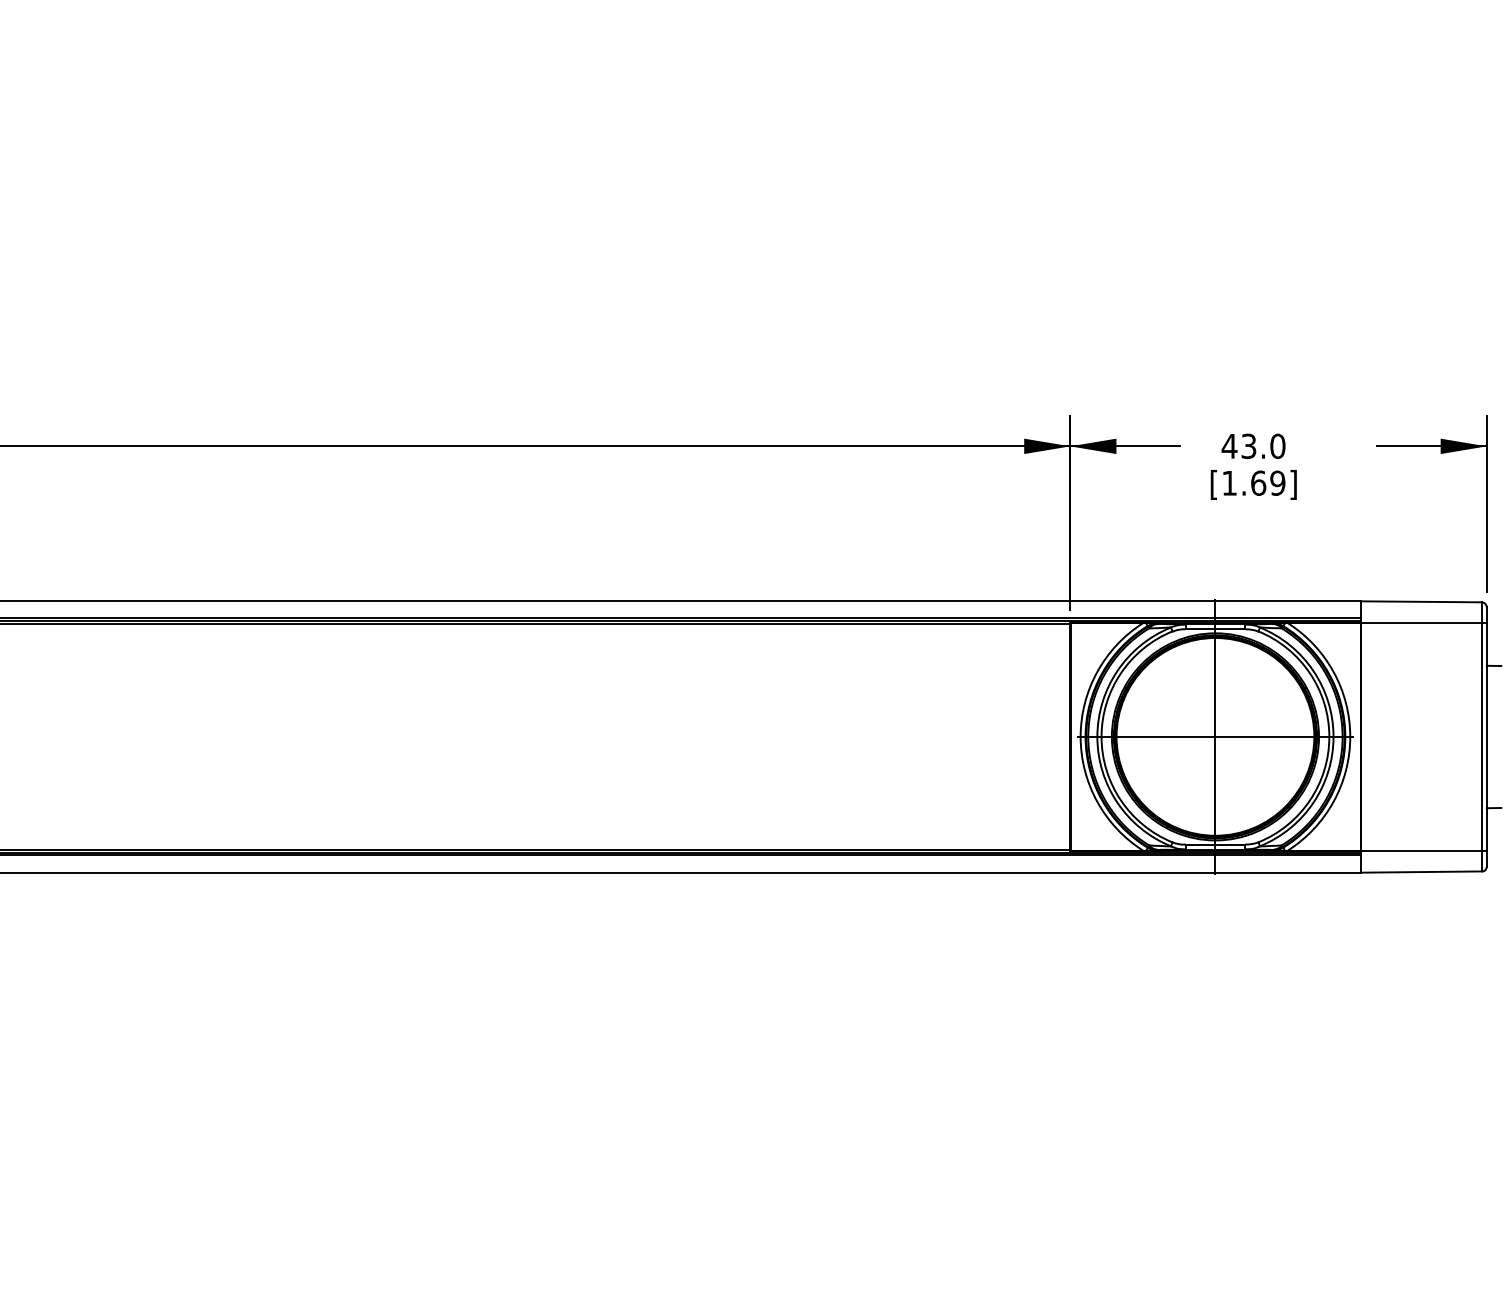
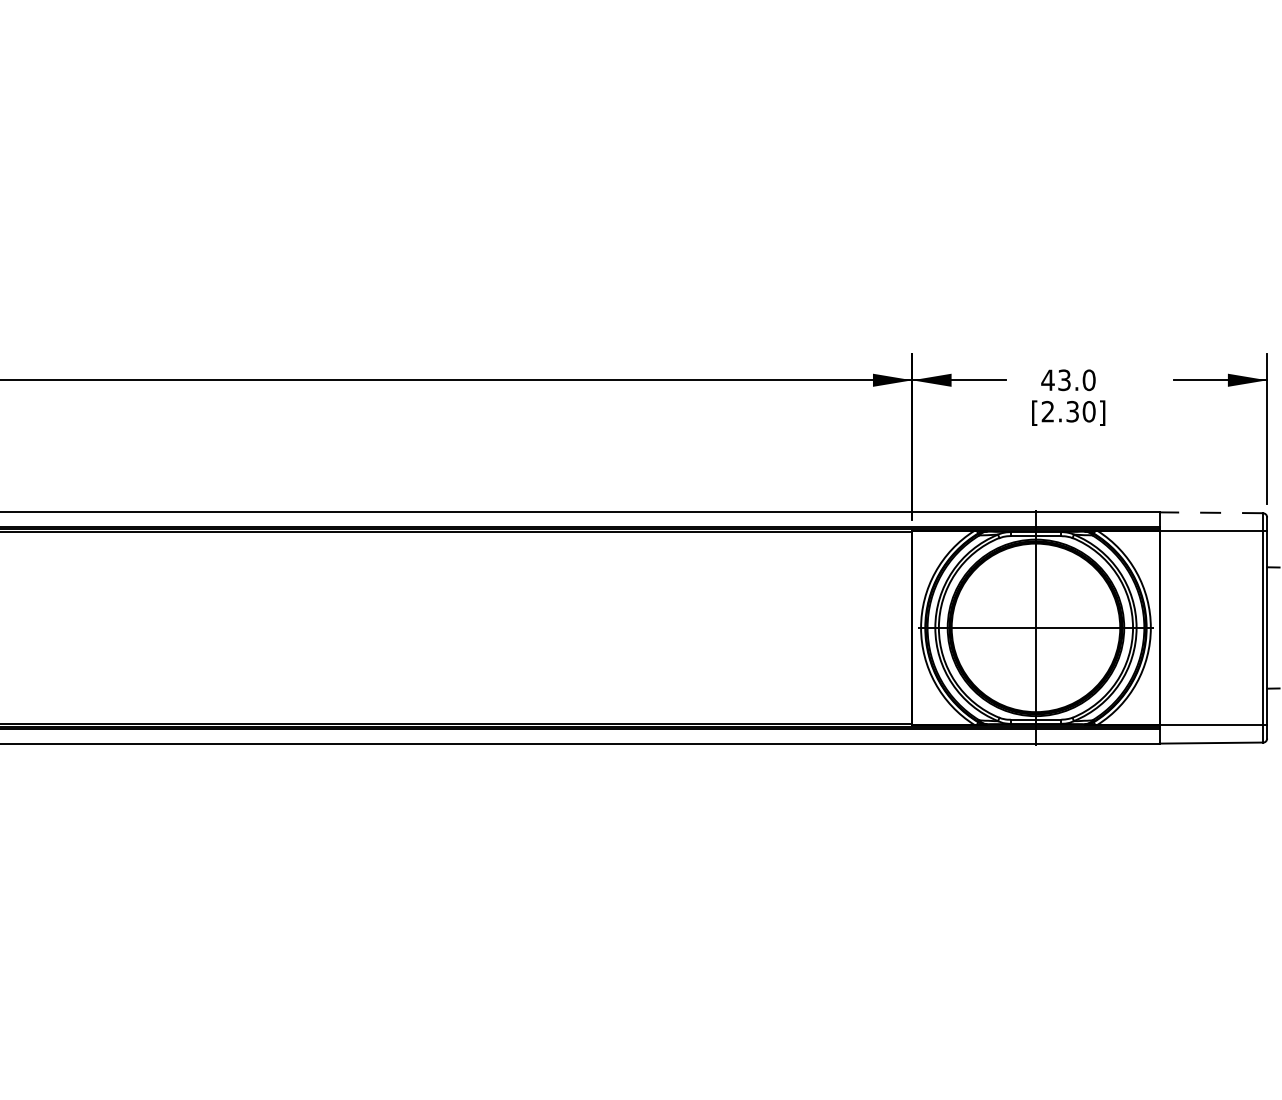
text: (1253, 482) -> (1068, 411), [1.69] -> [2.30]
line: (1421, 601) -> (1211, 512), solid -> dashed

